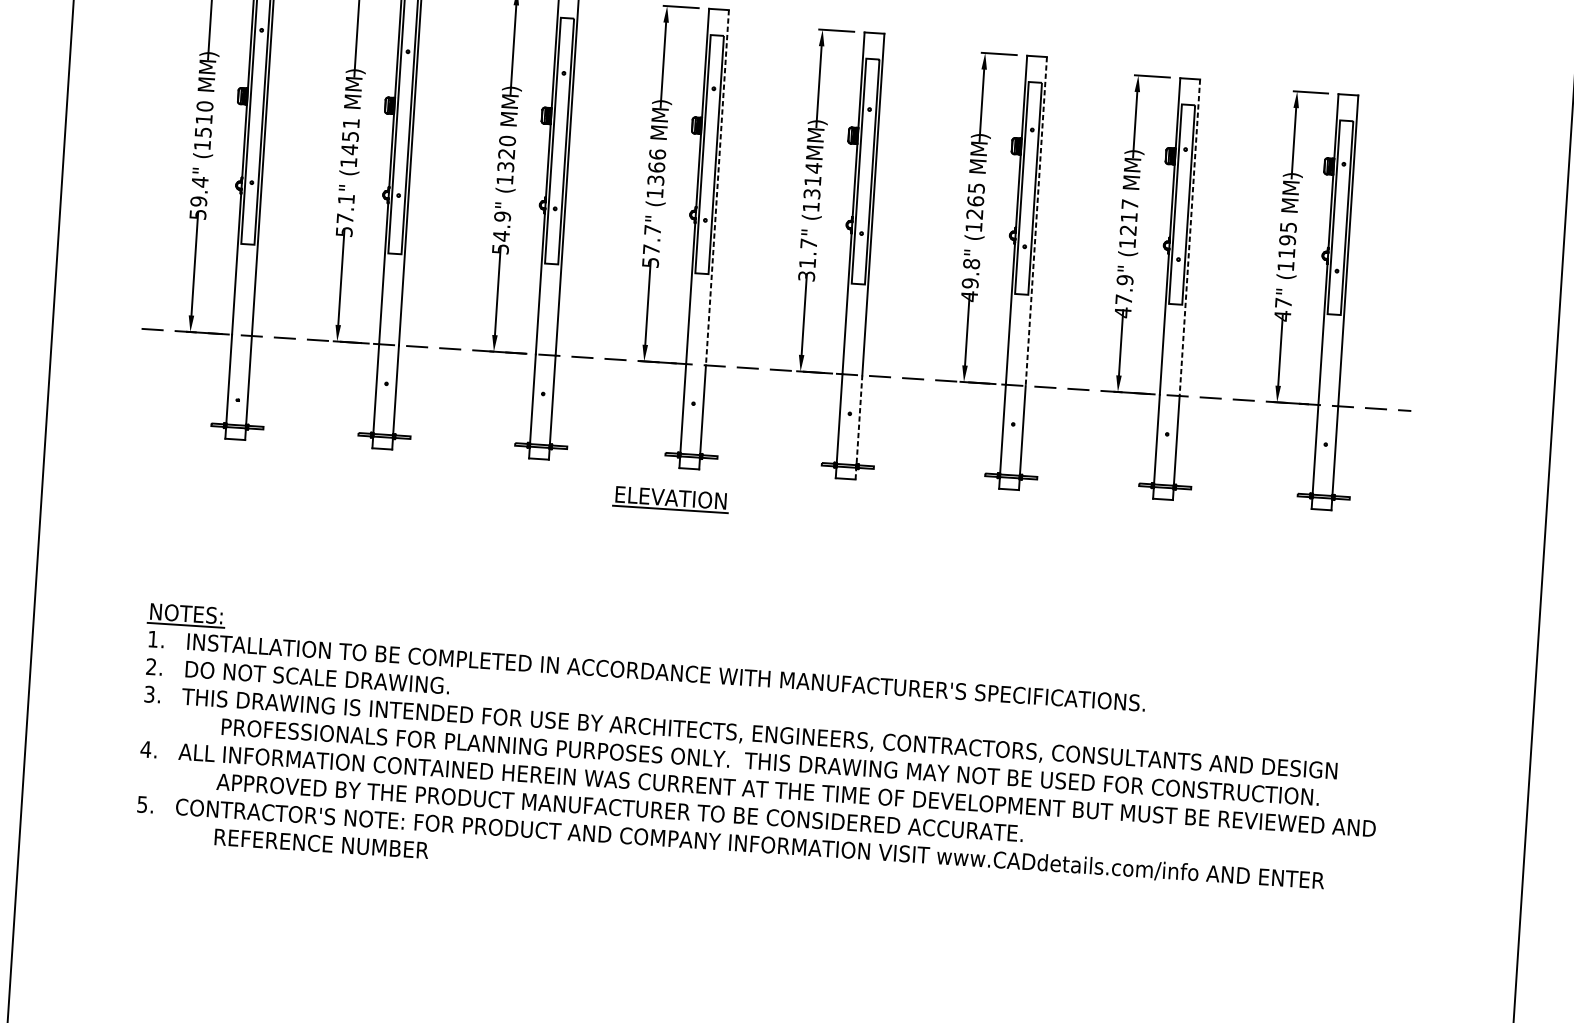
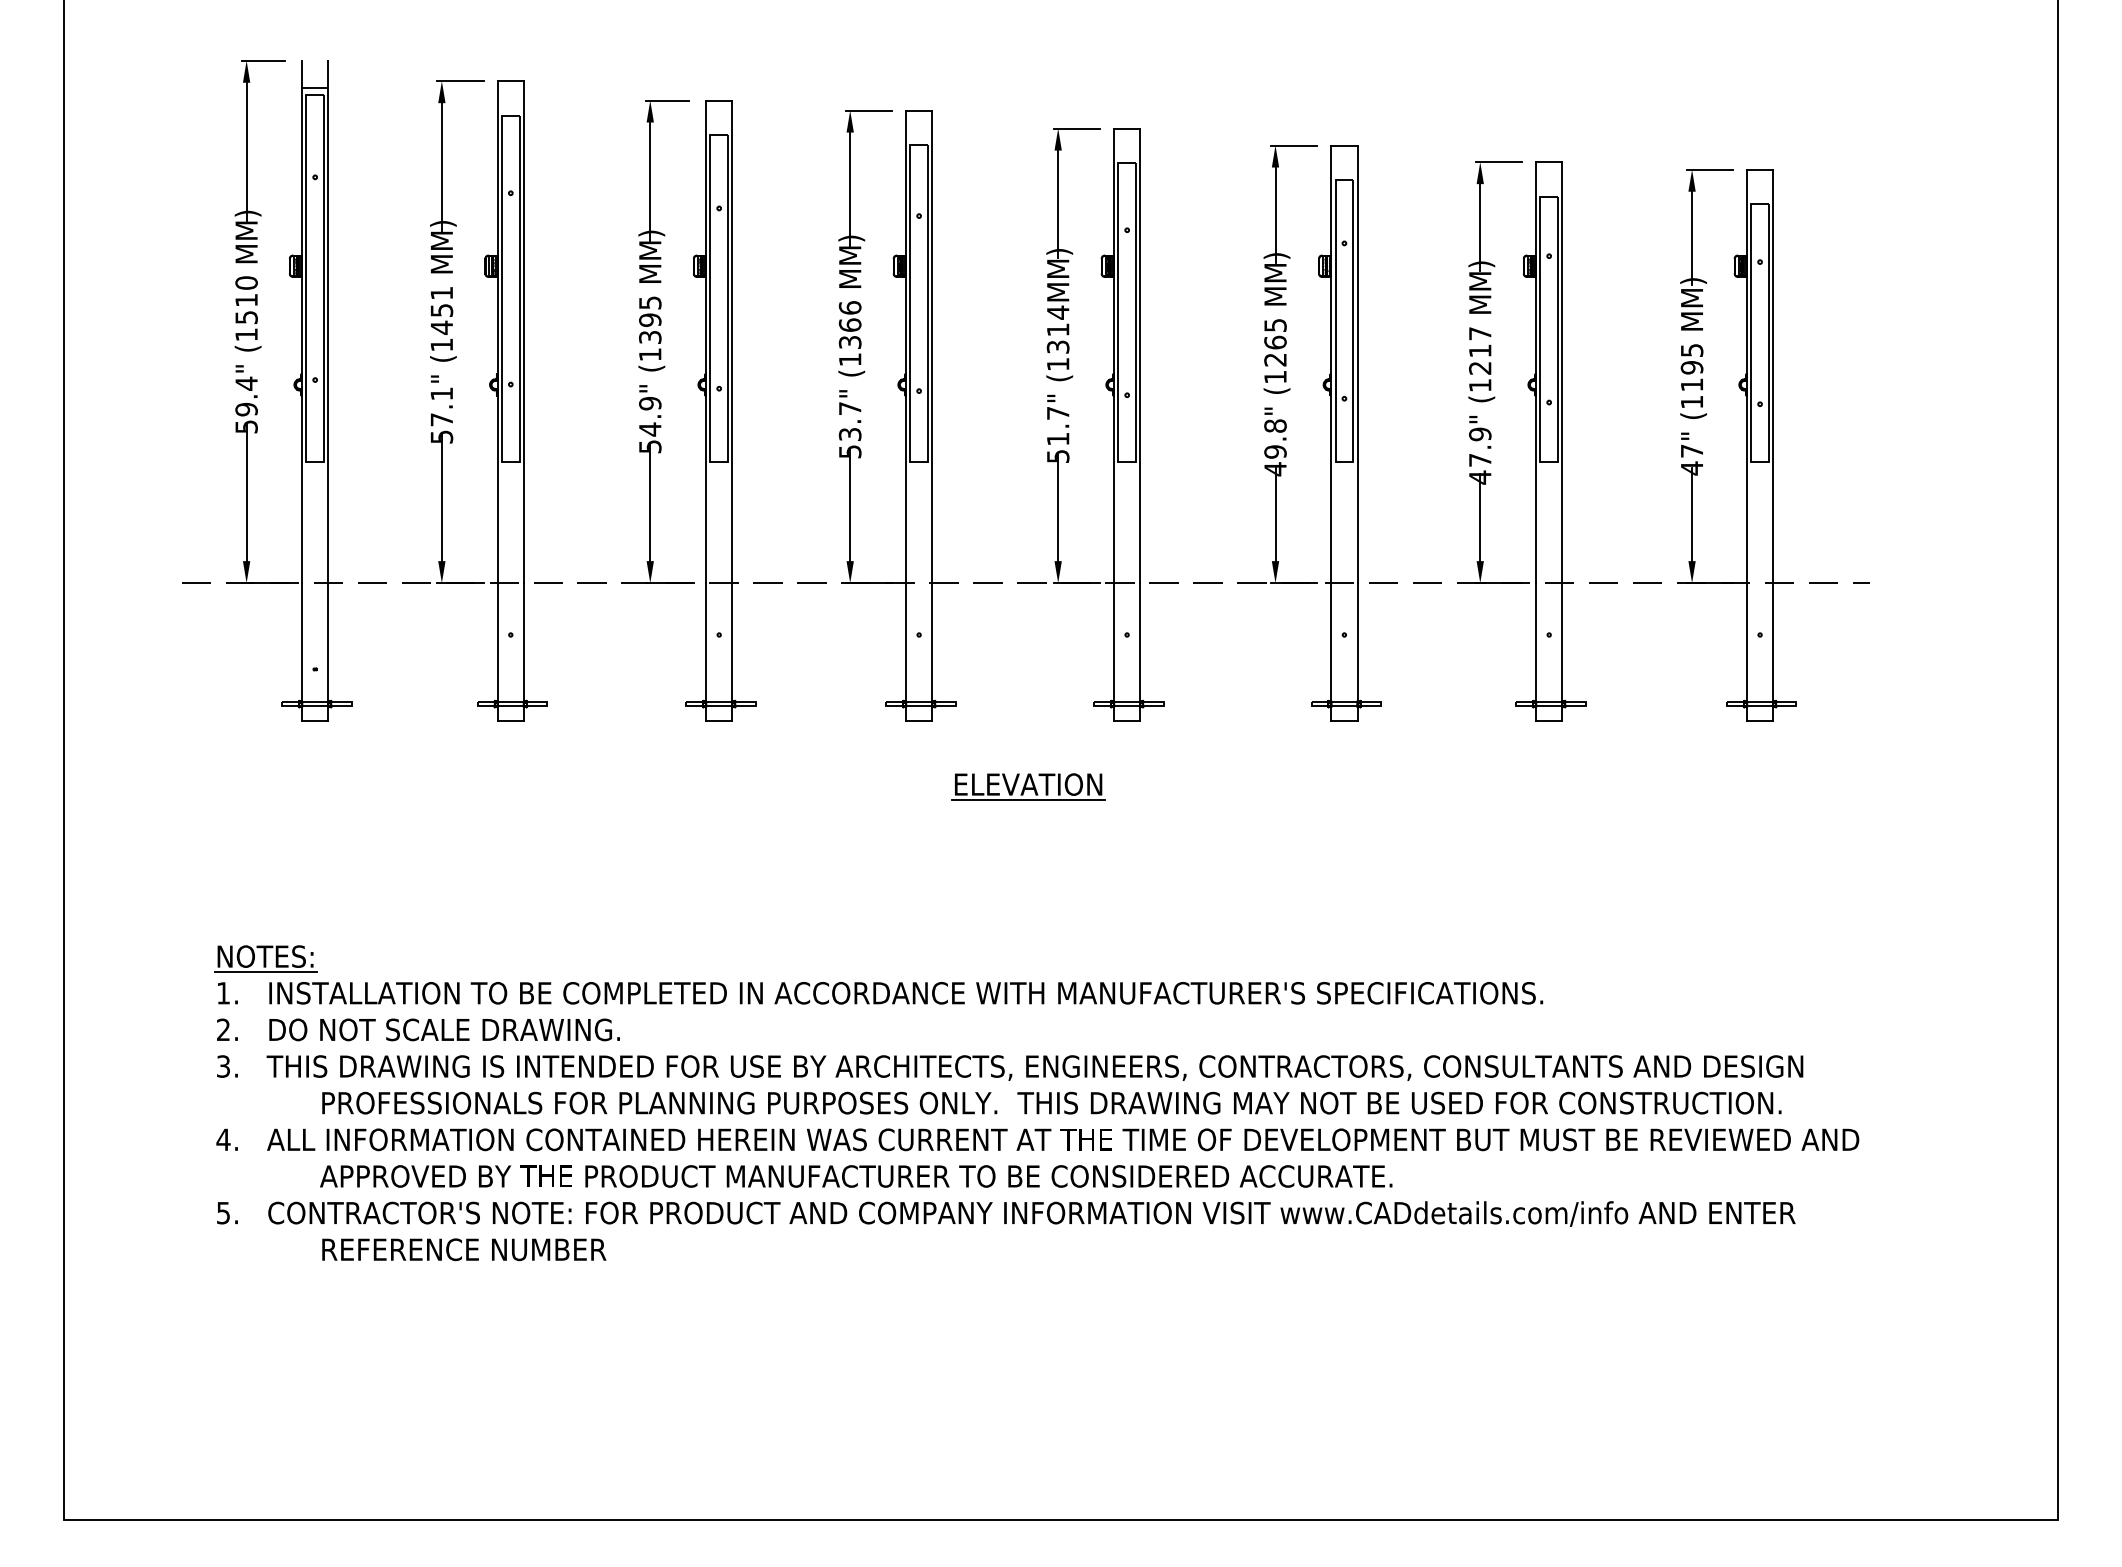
text: (507, 147) -> (650, 311), (1320 -> (1395
line: (717, 188) -> (932, 347), dashed -> solid
line: (1036, 221) -> (1357, 364), dashed -> solid
line: (1189, 238) -> (1562, 373), dashed -> solid
text: (650, 249) -> (849, 434), 57.7" -> 53.7"
text: (806, 276) -> (1057, 456), 31.7" -> 51.7"
line: (859, 426) -> (1140, 651), dashed -> solid
part: (671, 499) -> (1028, 786), moved

